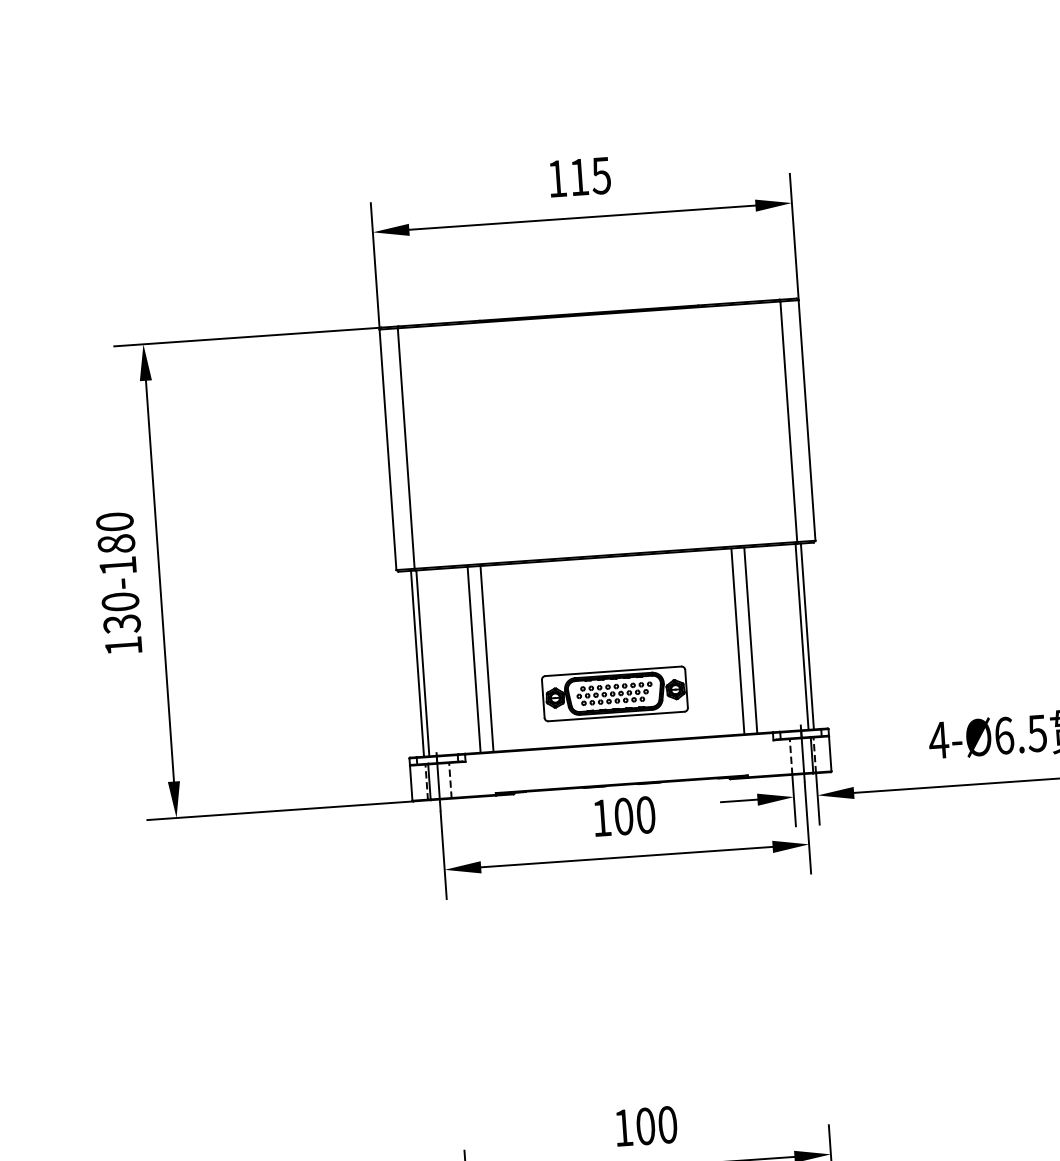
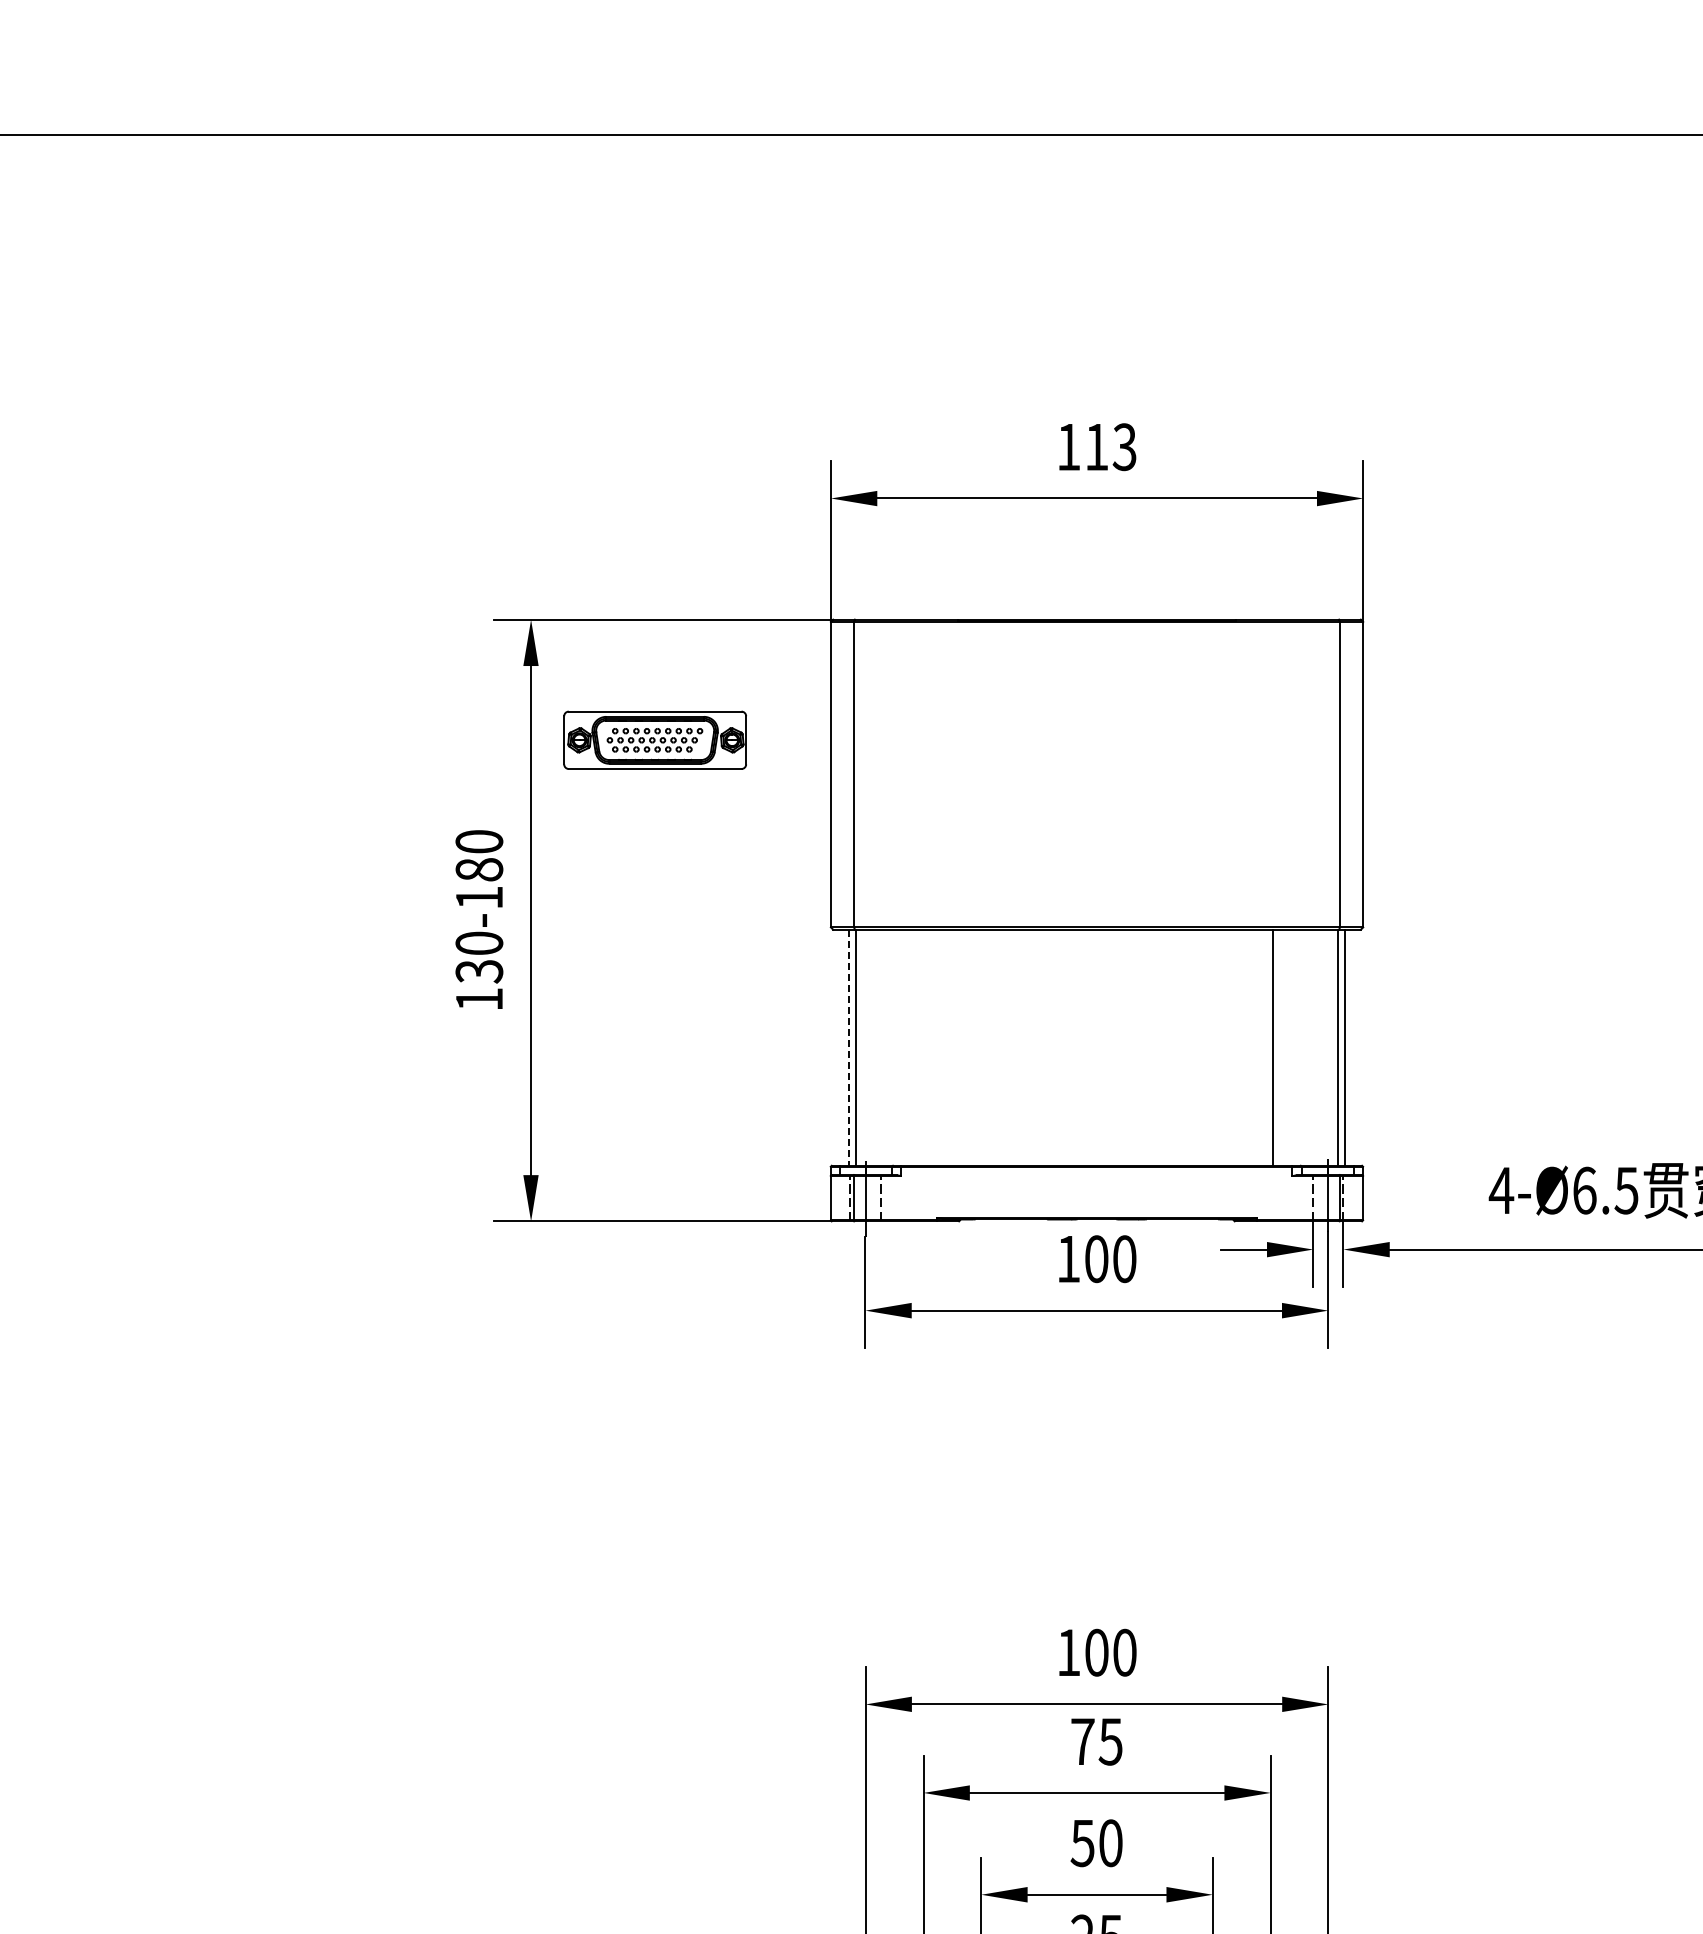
text: (601, 175) -> (1124, 446), 115 -> 113
line: (738, 641) -> (1256, 1047), removed
line: (486, 658) -> (937, 1047), removed
line: (474, 659) -> (921, 1047), removed
line: (417, 664) -> (849, 1048), solid -> dashed
part: (614, 693) -> (654, 739), moved

